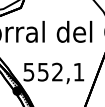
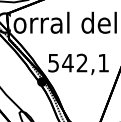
text: (42, 72) -> (67, 63), 552,1 -> 542,1

